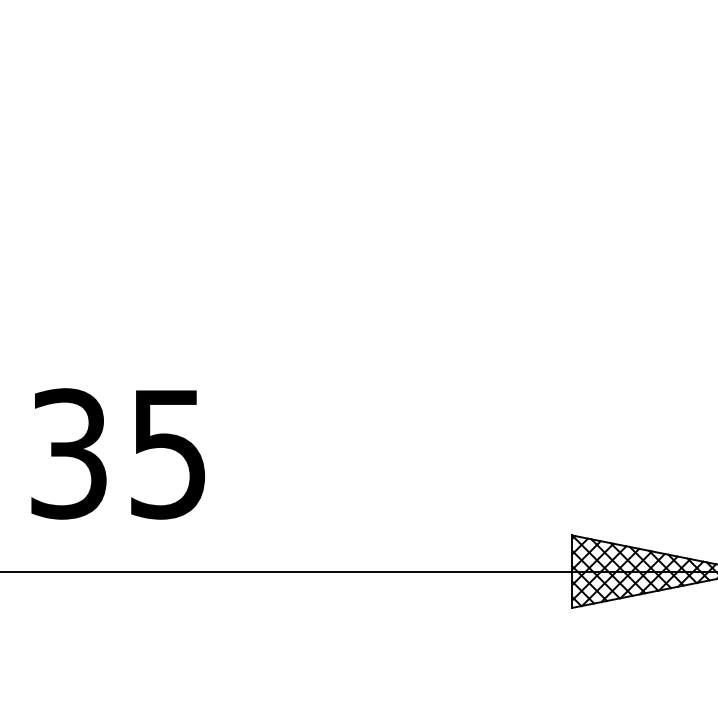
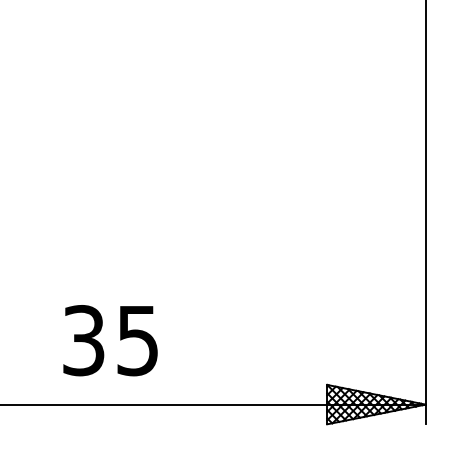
text: (118, 453) -> (110, 340), moved

